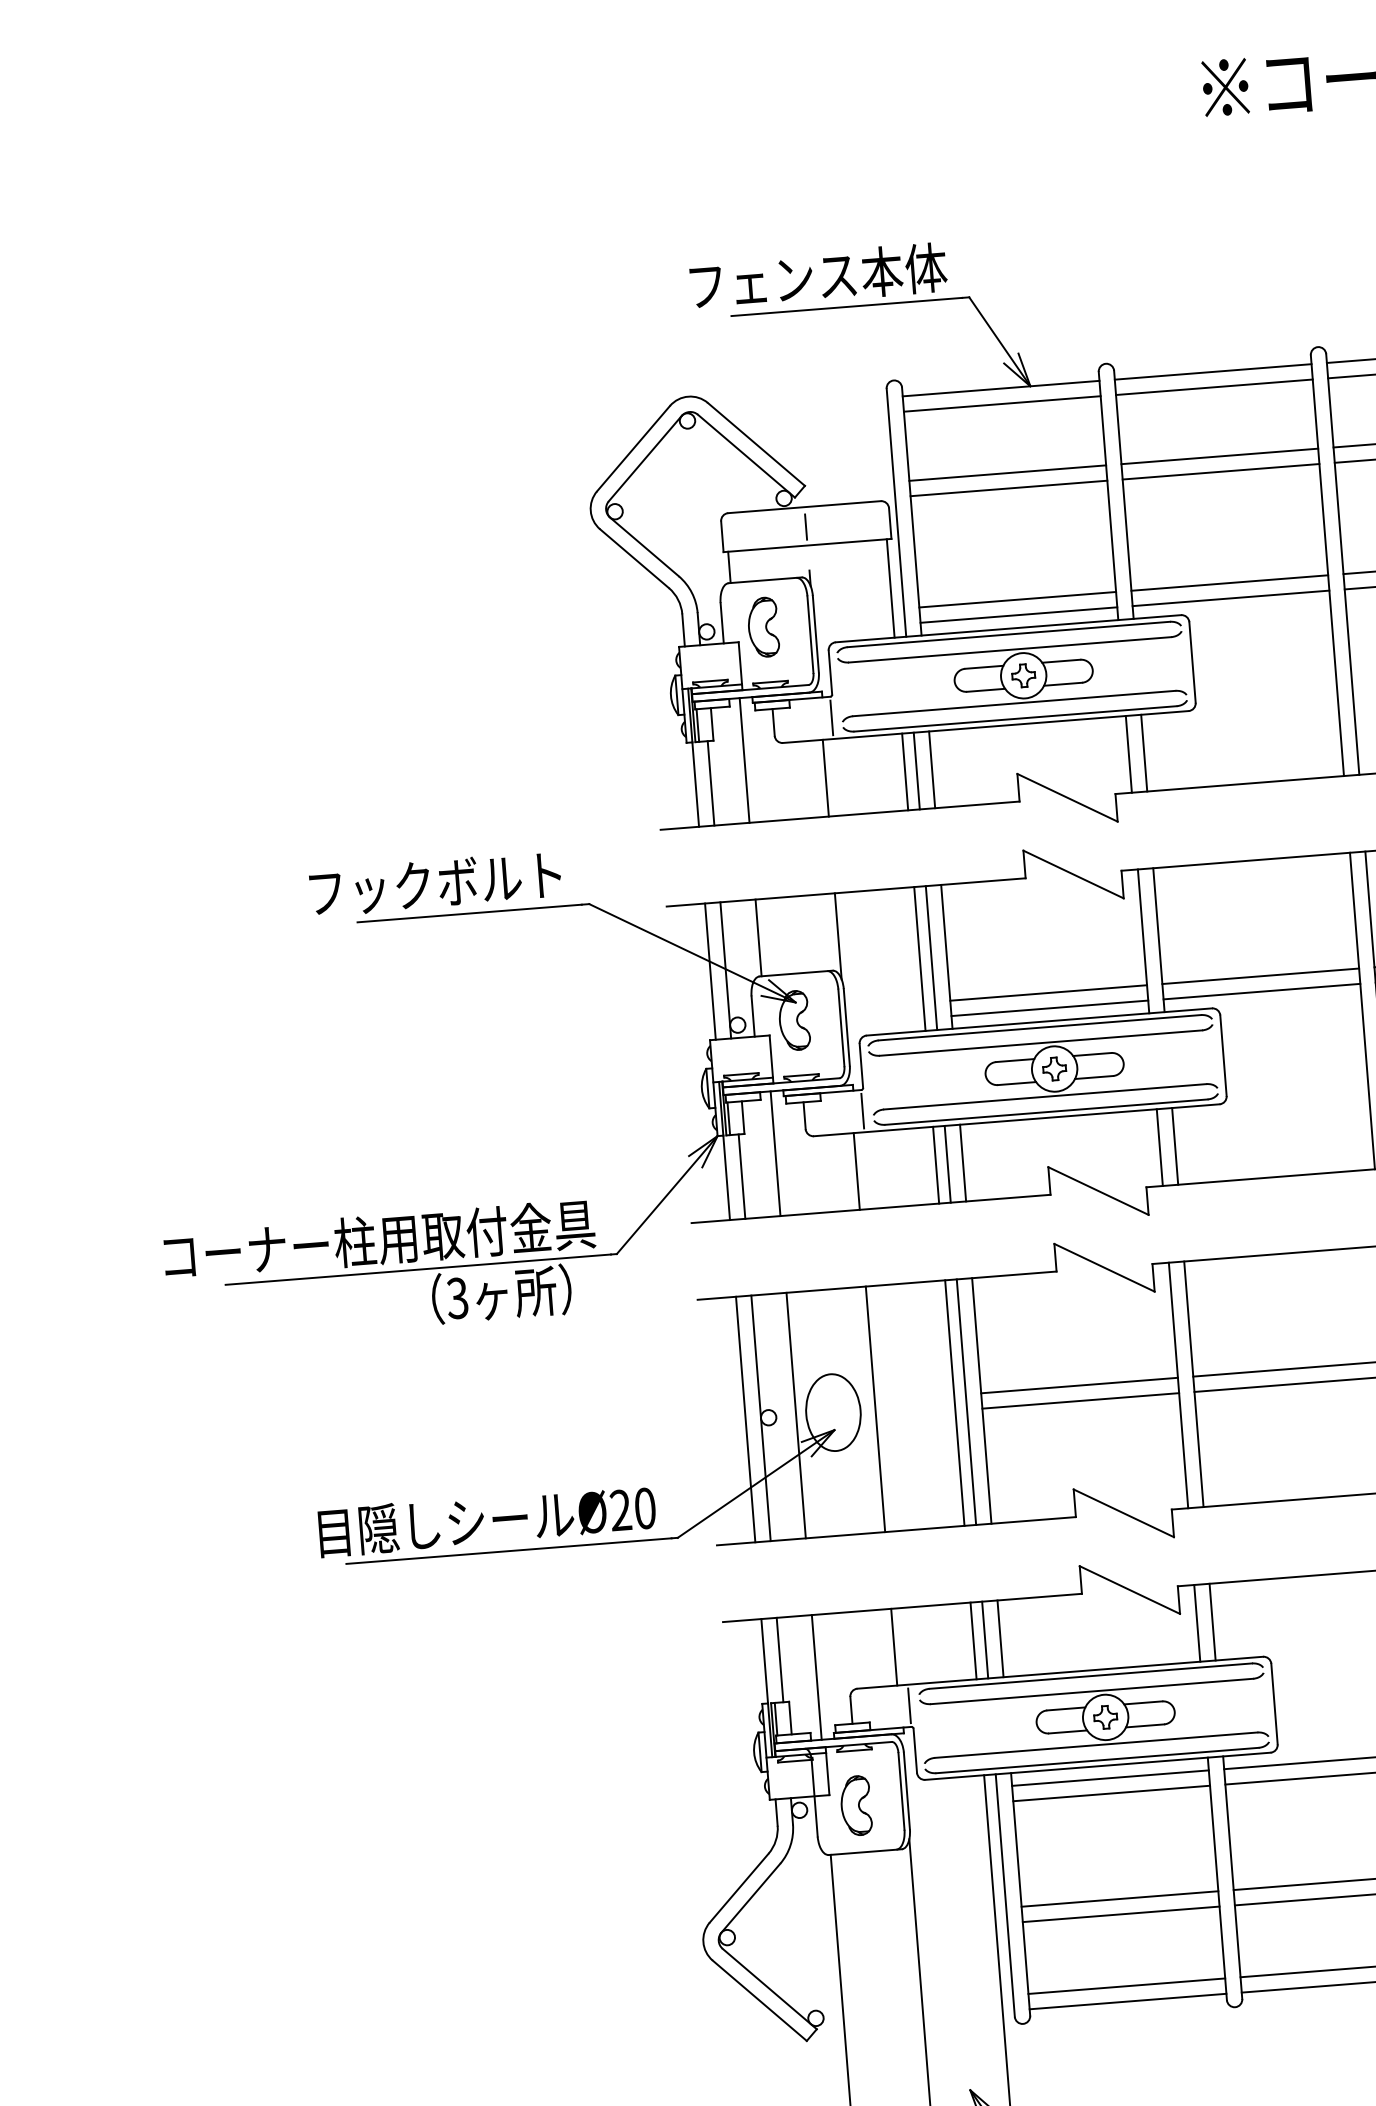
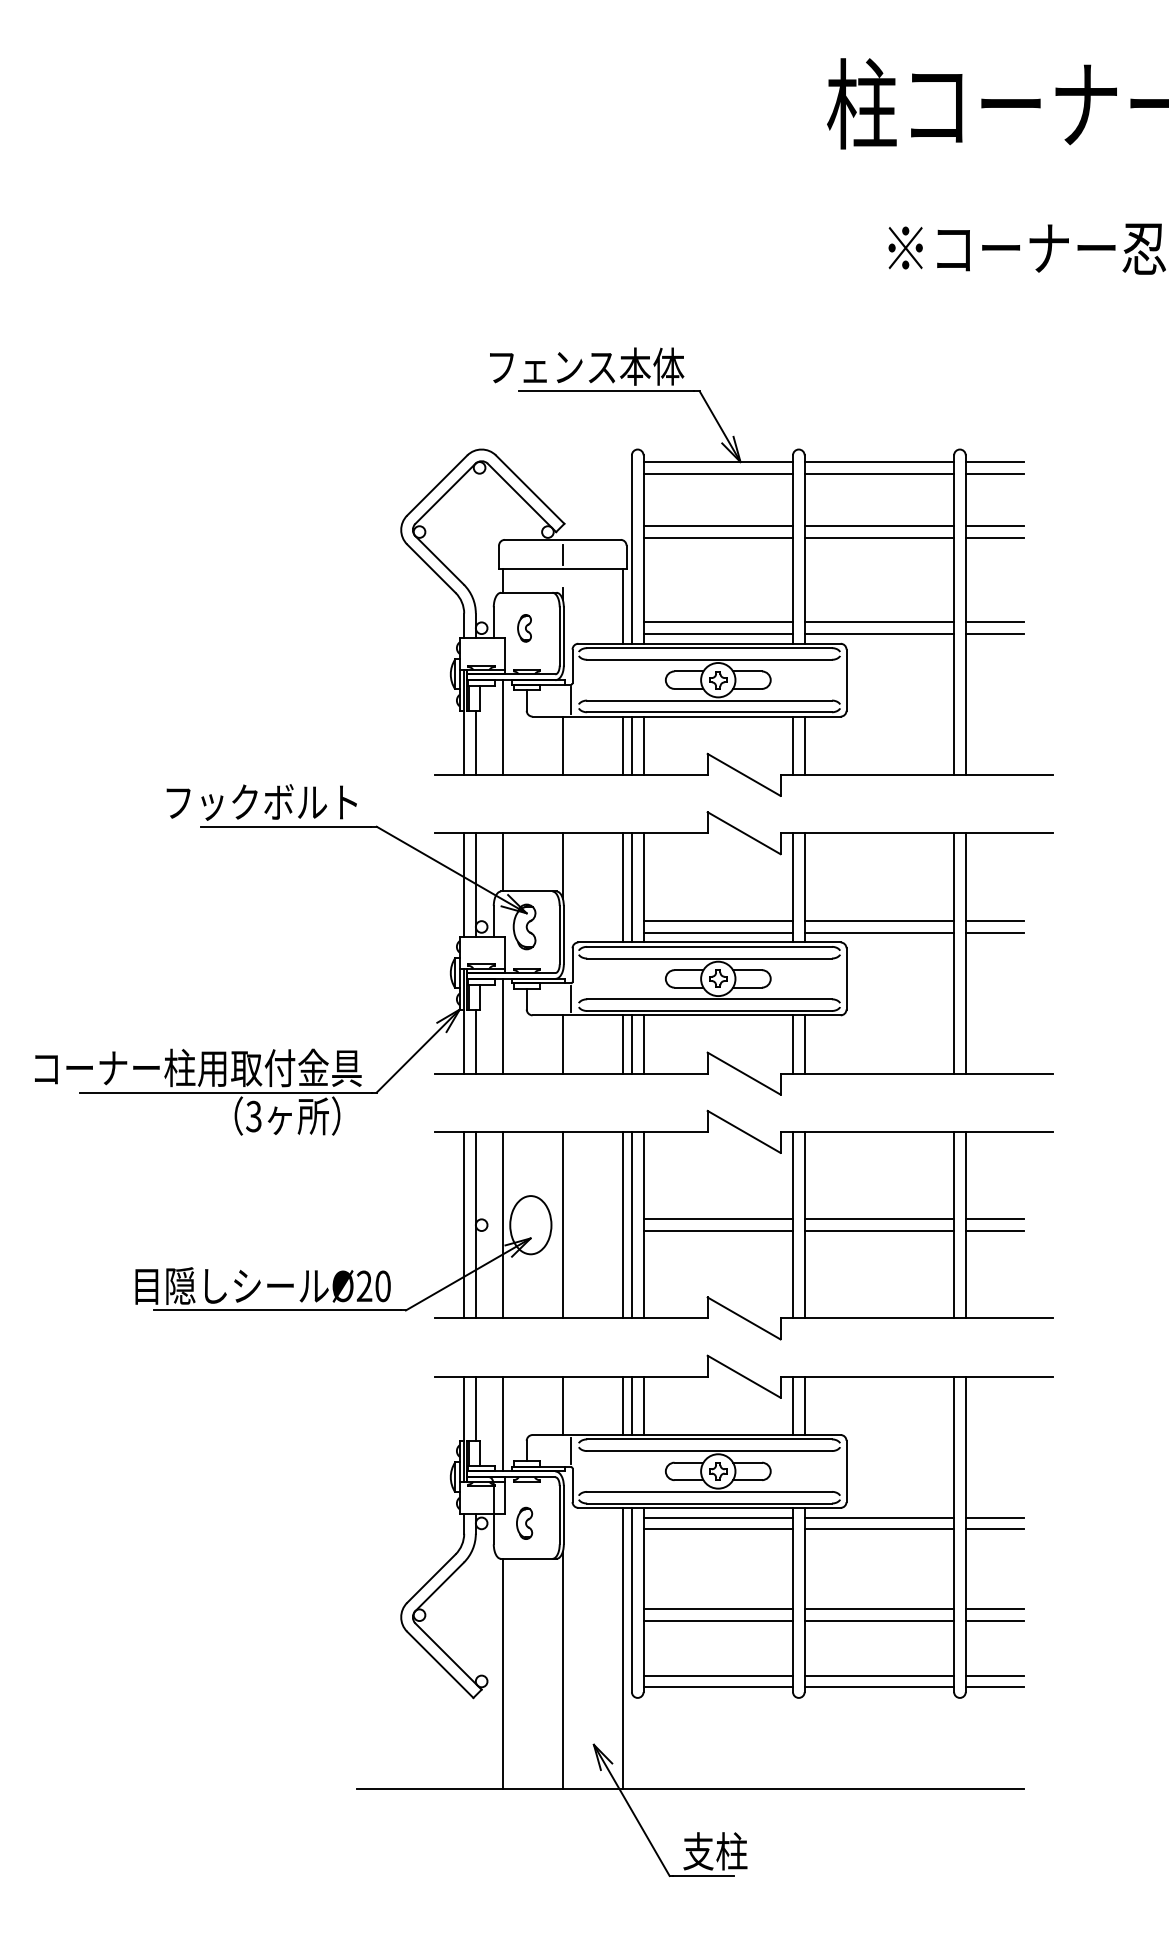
part: (763, 627) -> (524, 628), size x0.6
part: (855, 1806) -> (524, 1523), size x0.7

